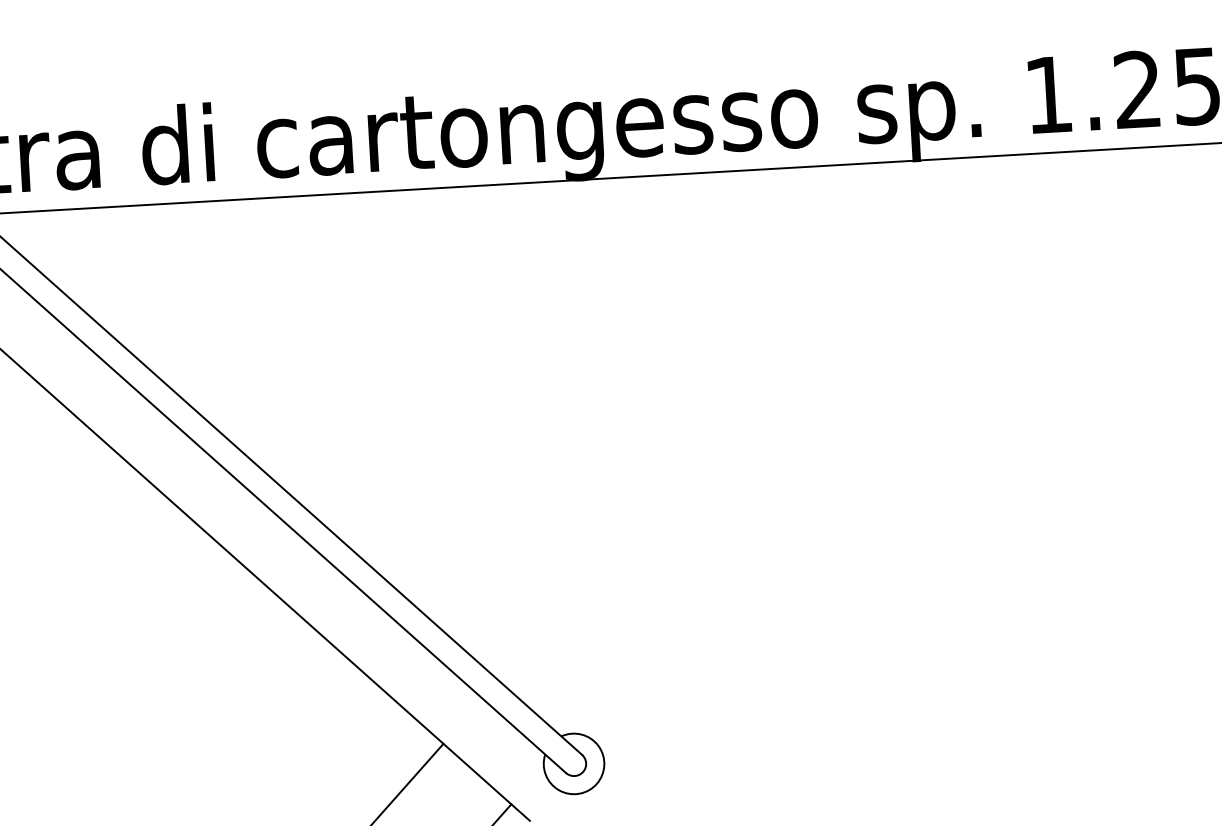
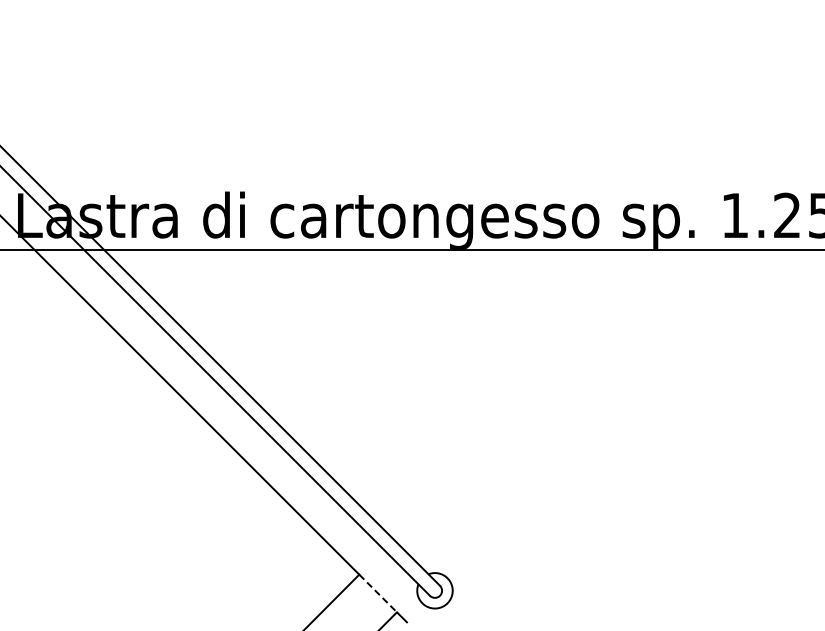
line: (478, 774) -> (378, 593), solid -> dashed

